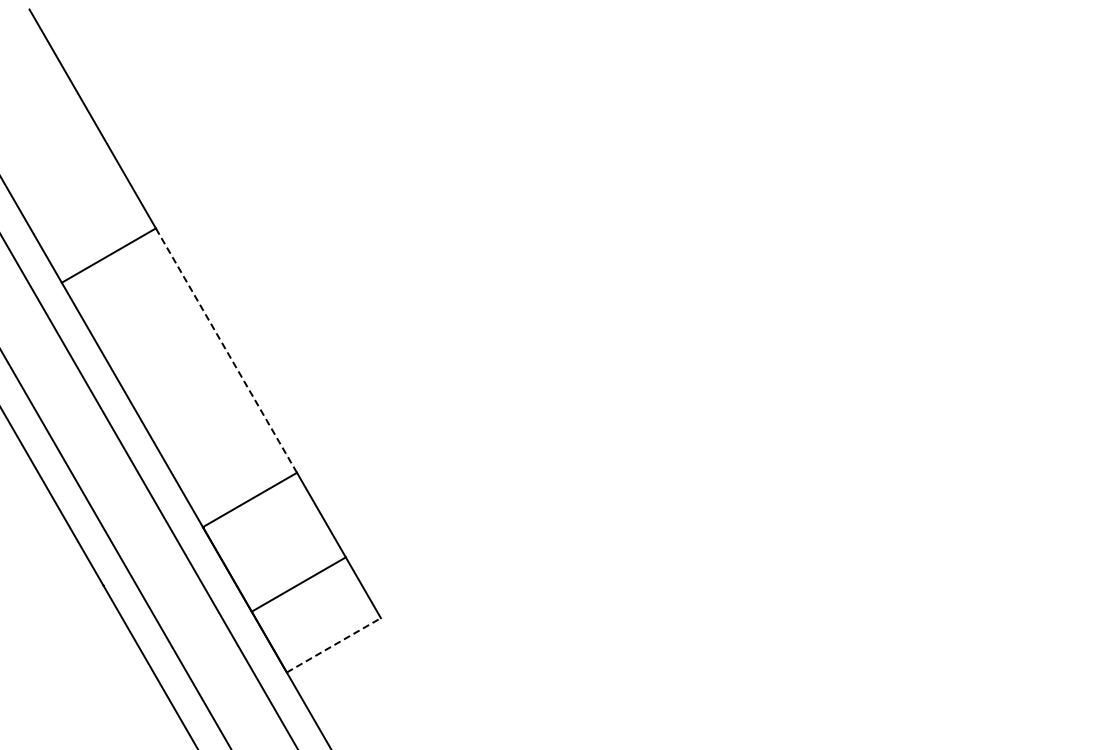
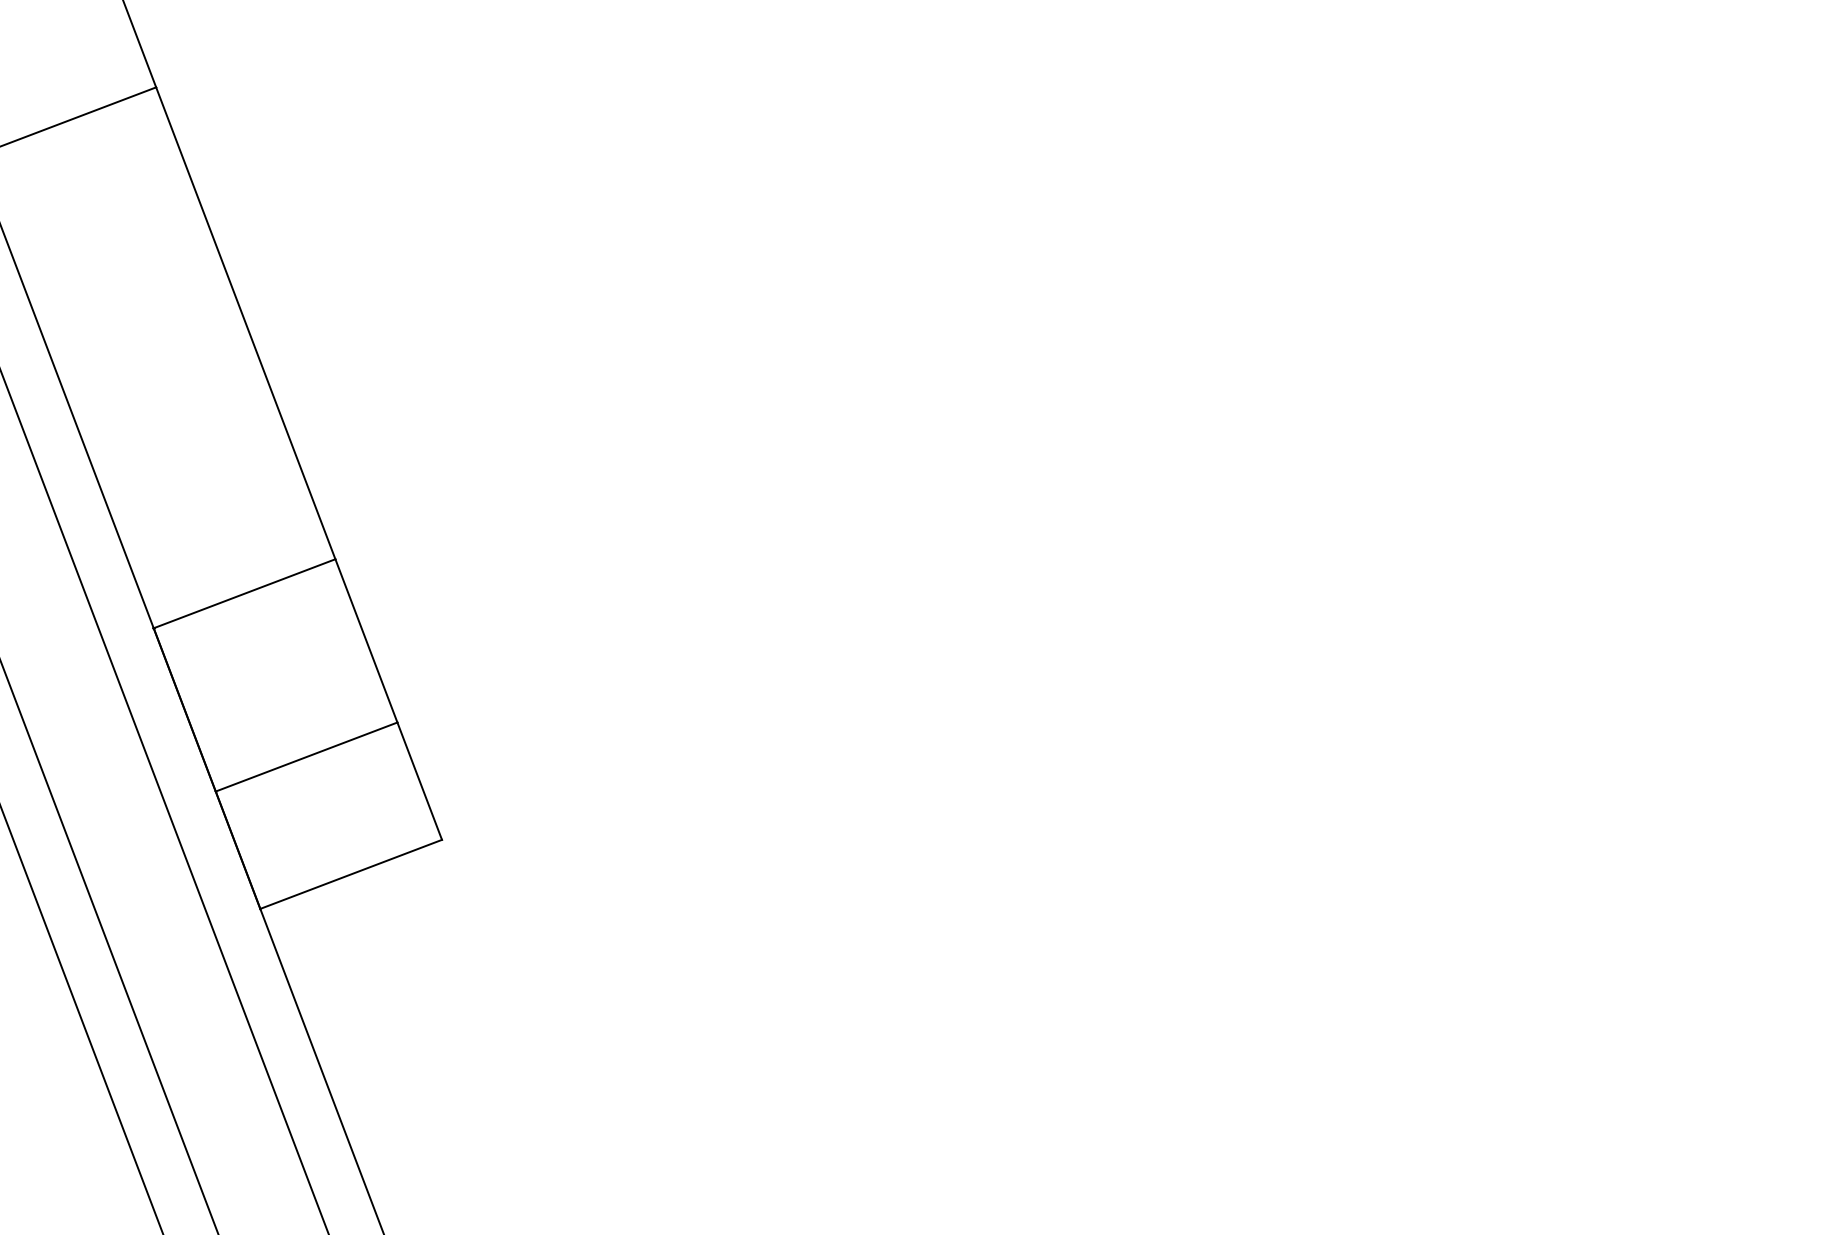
line: (226, 350) -> (245, 323), dashed -> solid
line: (334, 645) -> (352, 874), dashed -> solid

